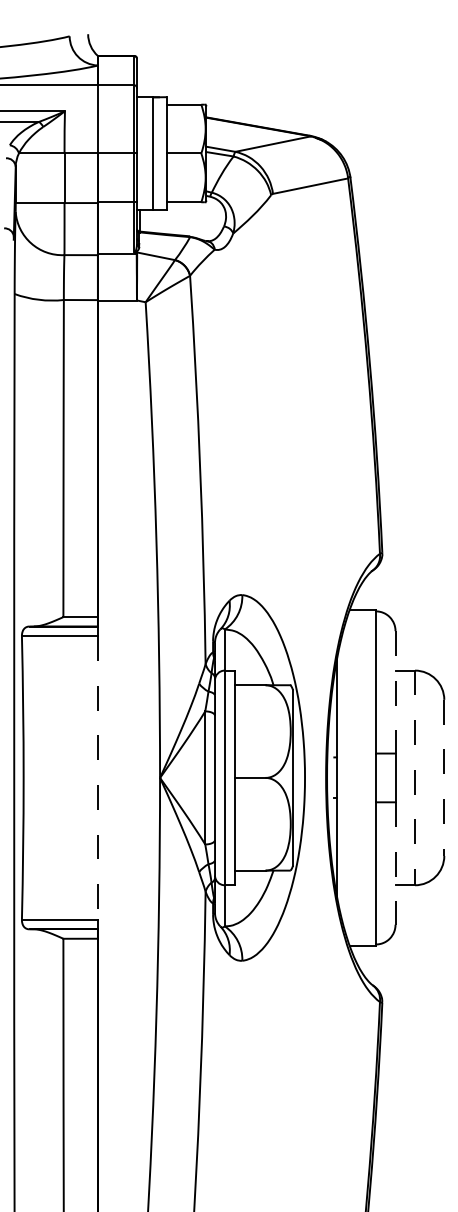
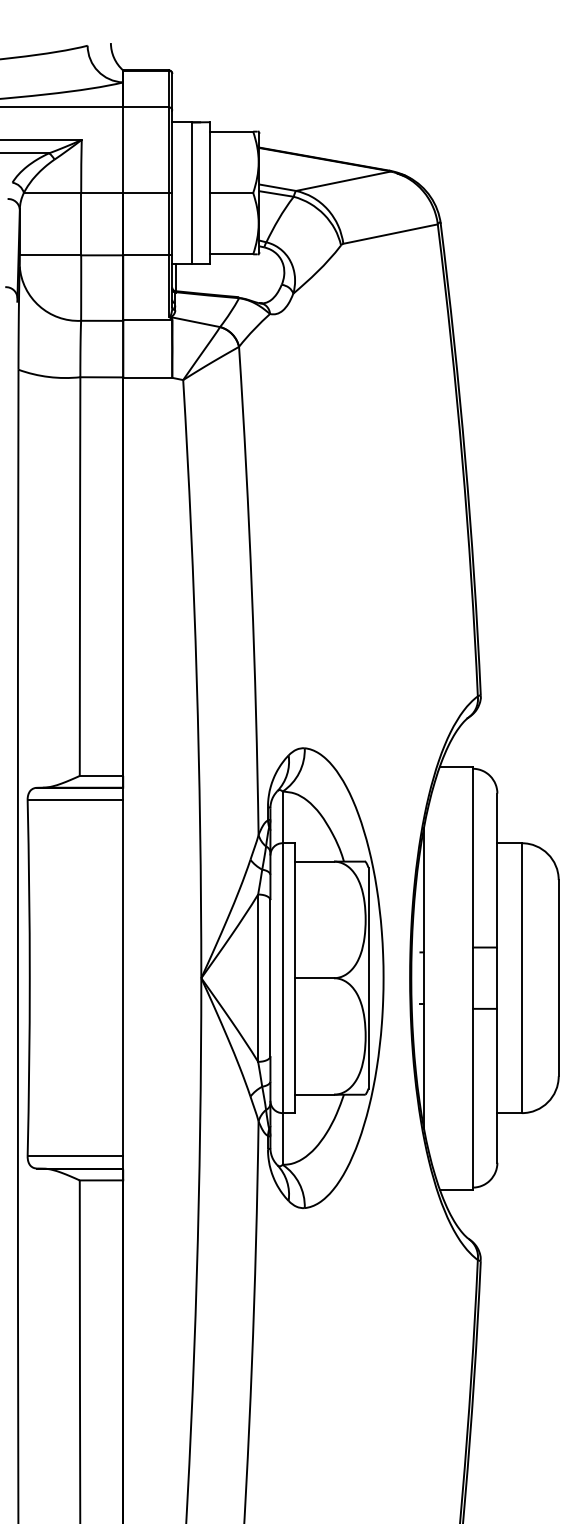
line: (395, 692) -> (497, 870), dashed -> solid
line: (98, 778) -> (123, 978), dashed -> solid
line: (414, 778) -> (521, 978), dashed -> solid
line: (444, 778) -> (558, 978), dashed -> solid
line: (395, 863) -> (497, 1085), dashed -> solid

